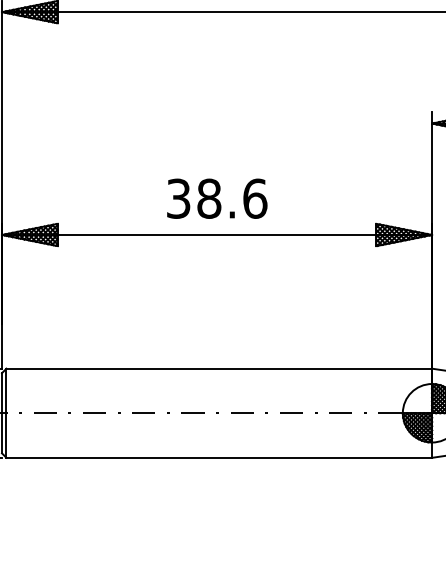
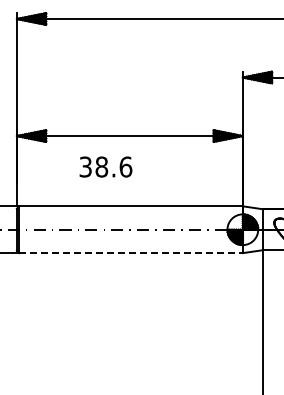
text: (216, 197) -> (105, 166), moved
line: (220, 458) -> (131, 253), solid -> dashed

